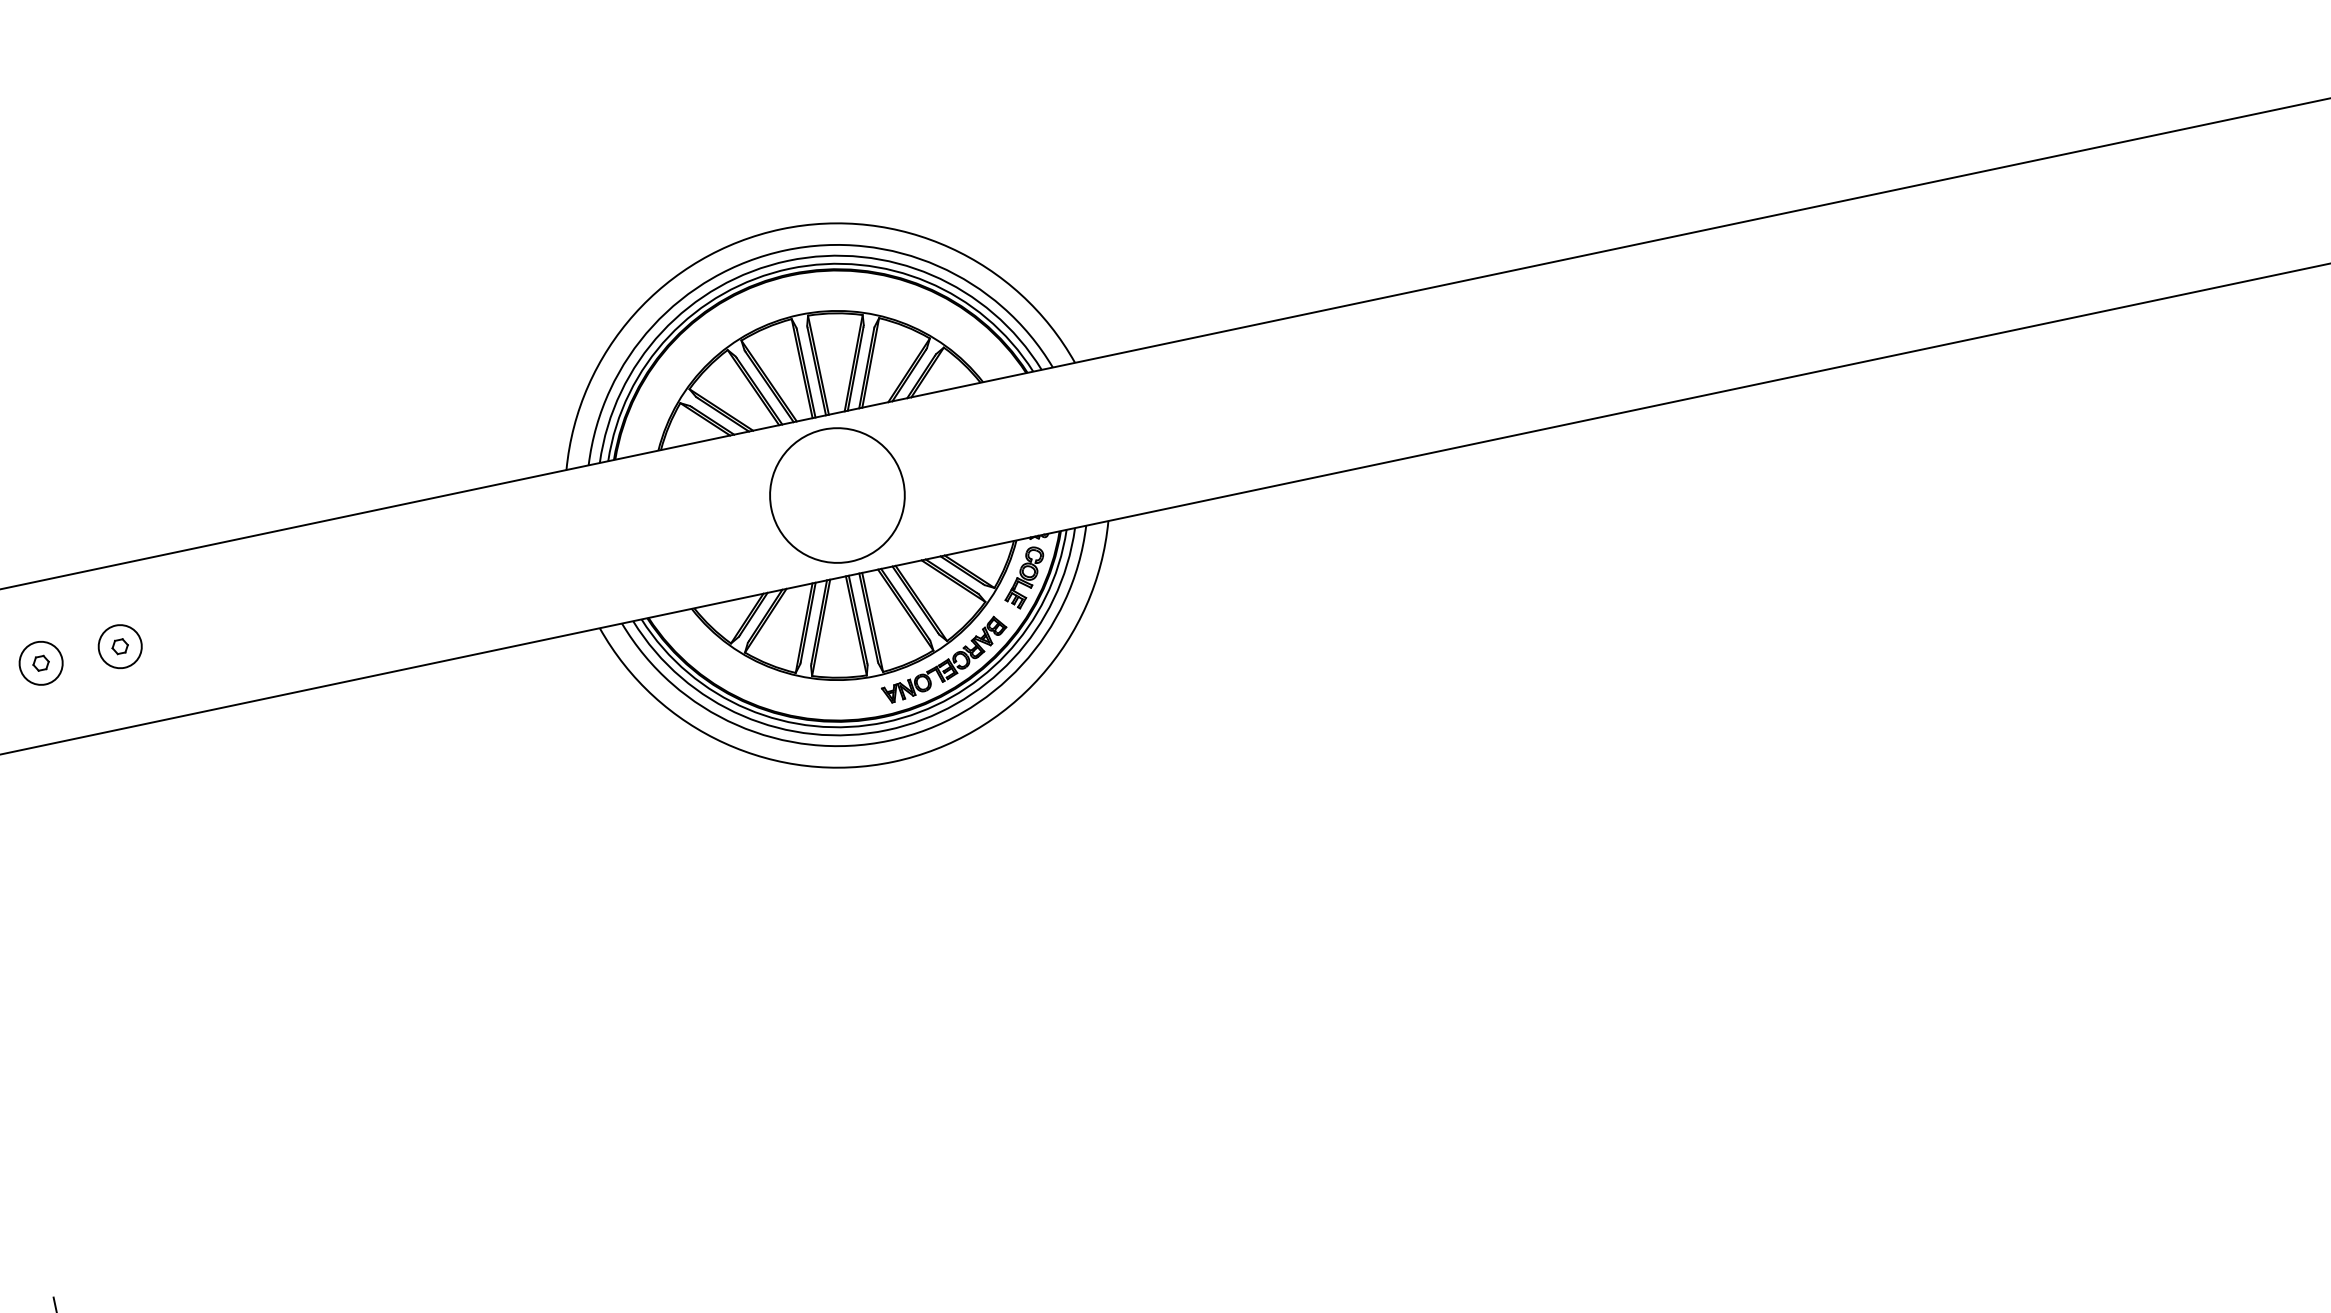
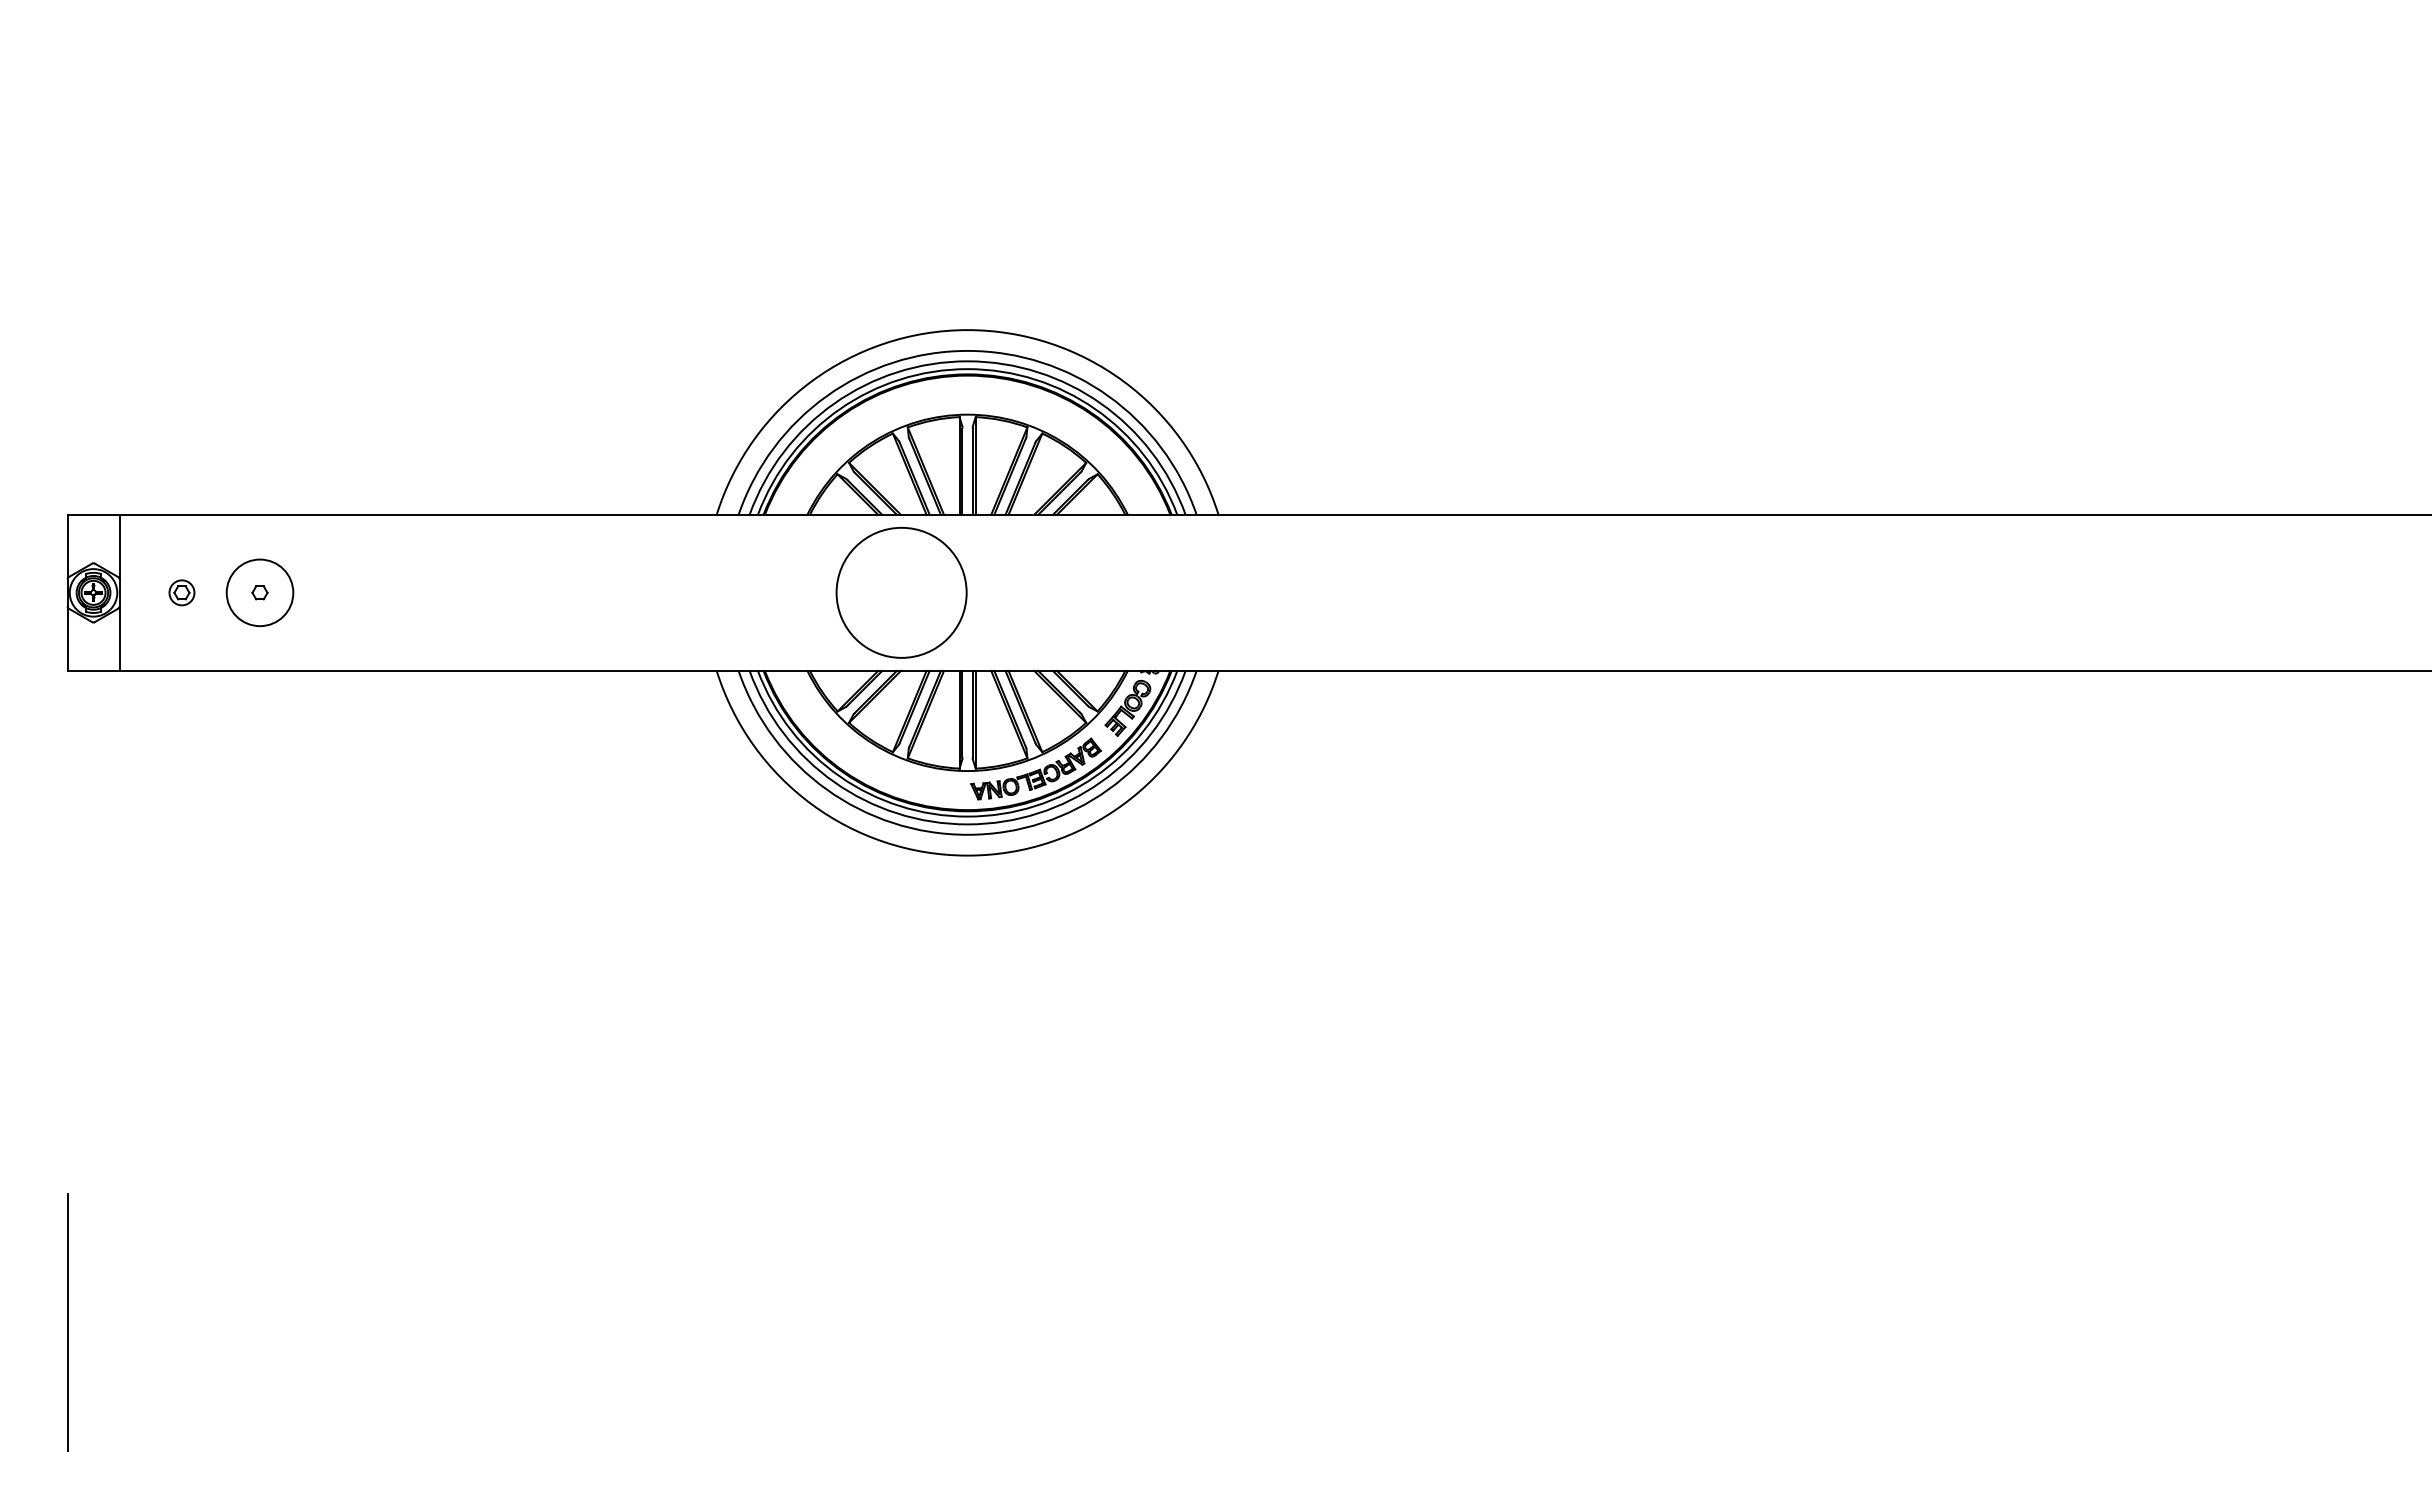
circle: (837, 495) -> (901, 592), moved
circle: (119, 646) -> (259, 592), size x1.6
circle: (40, 663) -> (181, 592), size x0.6

